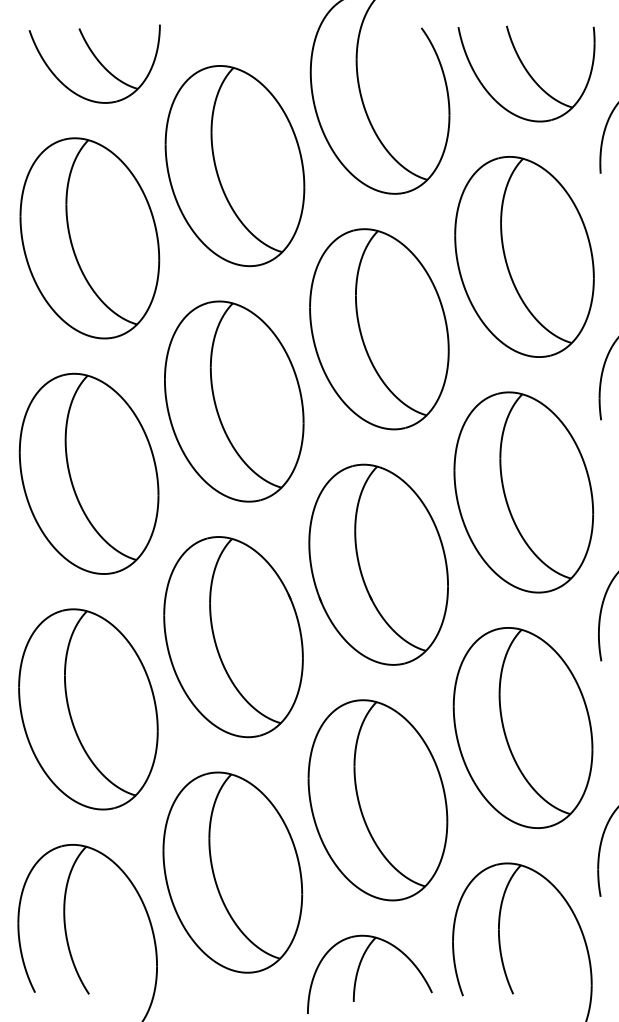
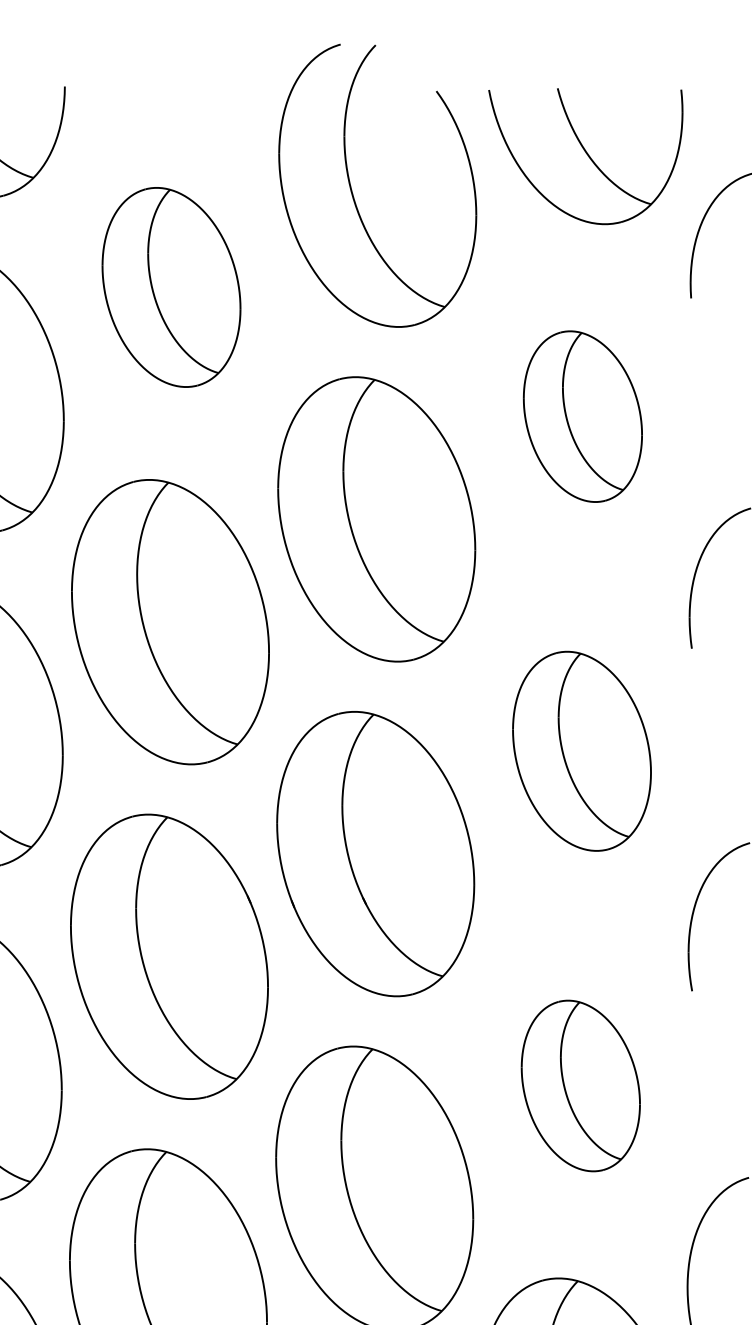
part: (234, 165) -> (170, 286), size x0.7
part: (524, 256) -> (582, 415), size x0.6
part: (523, 492) -> (581, 751), size x0.7
part: (522, 727) -> (580, 1085), size x0.6

